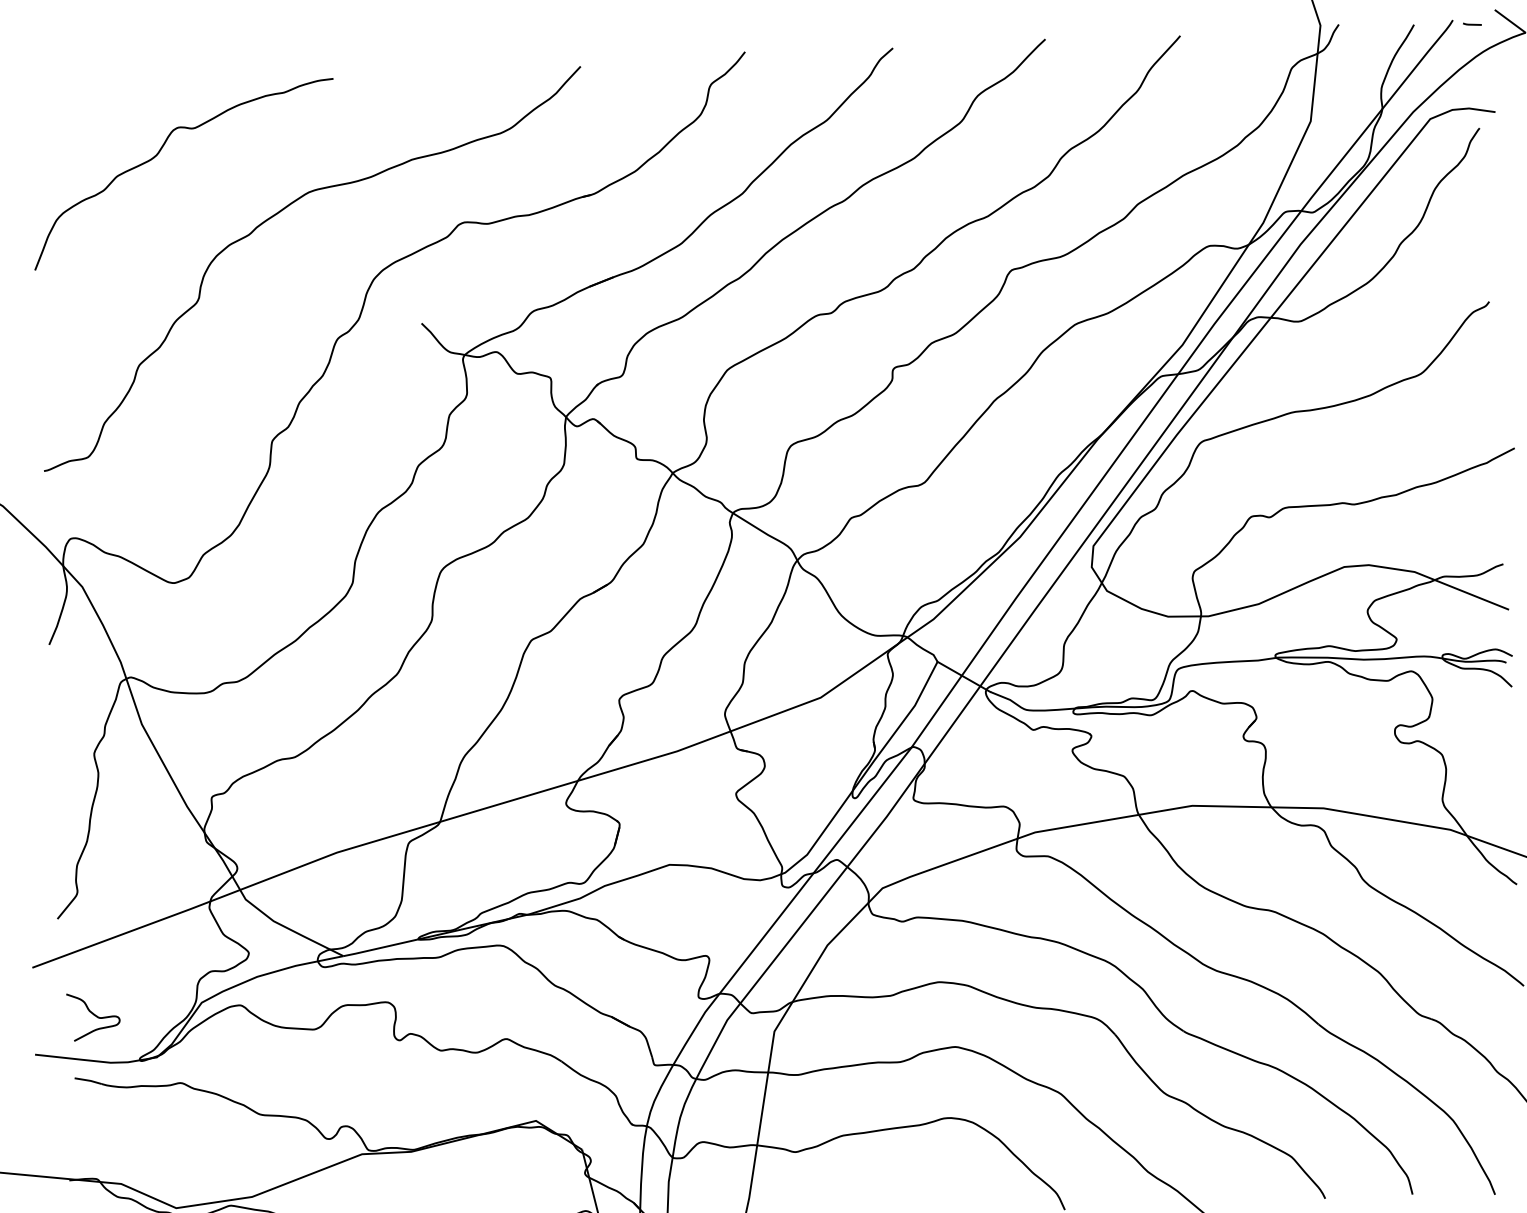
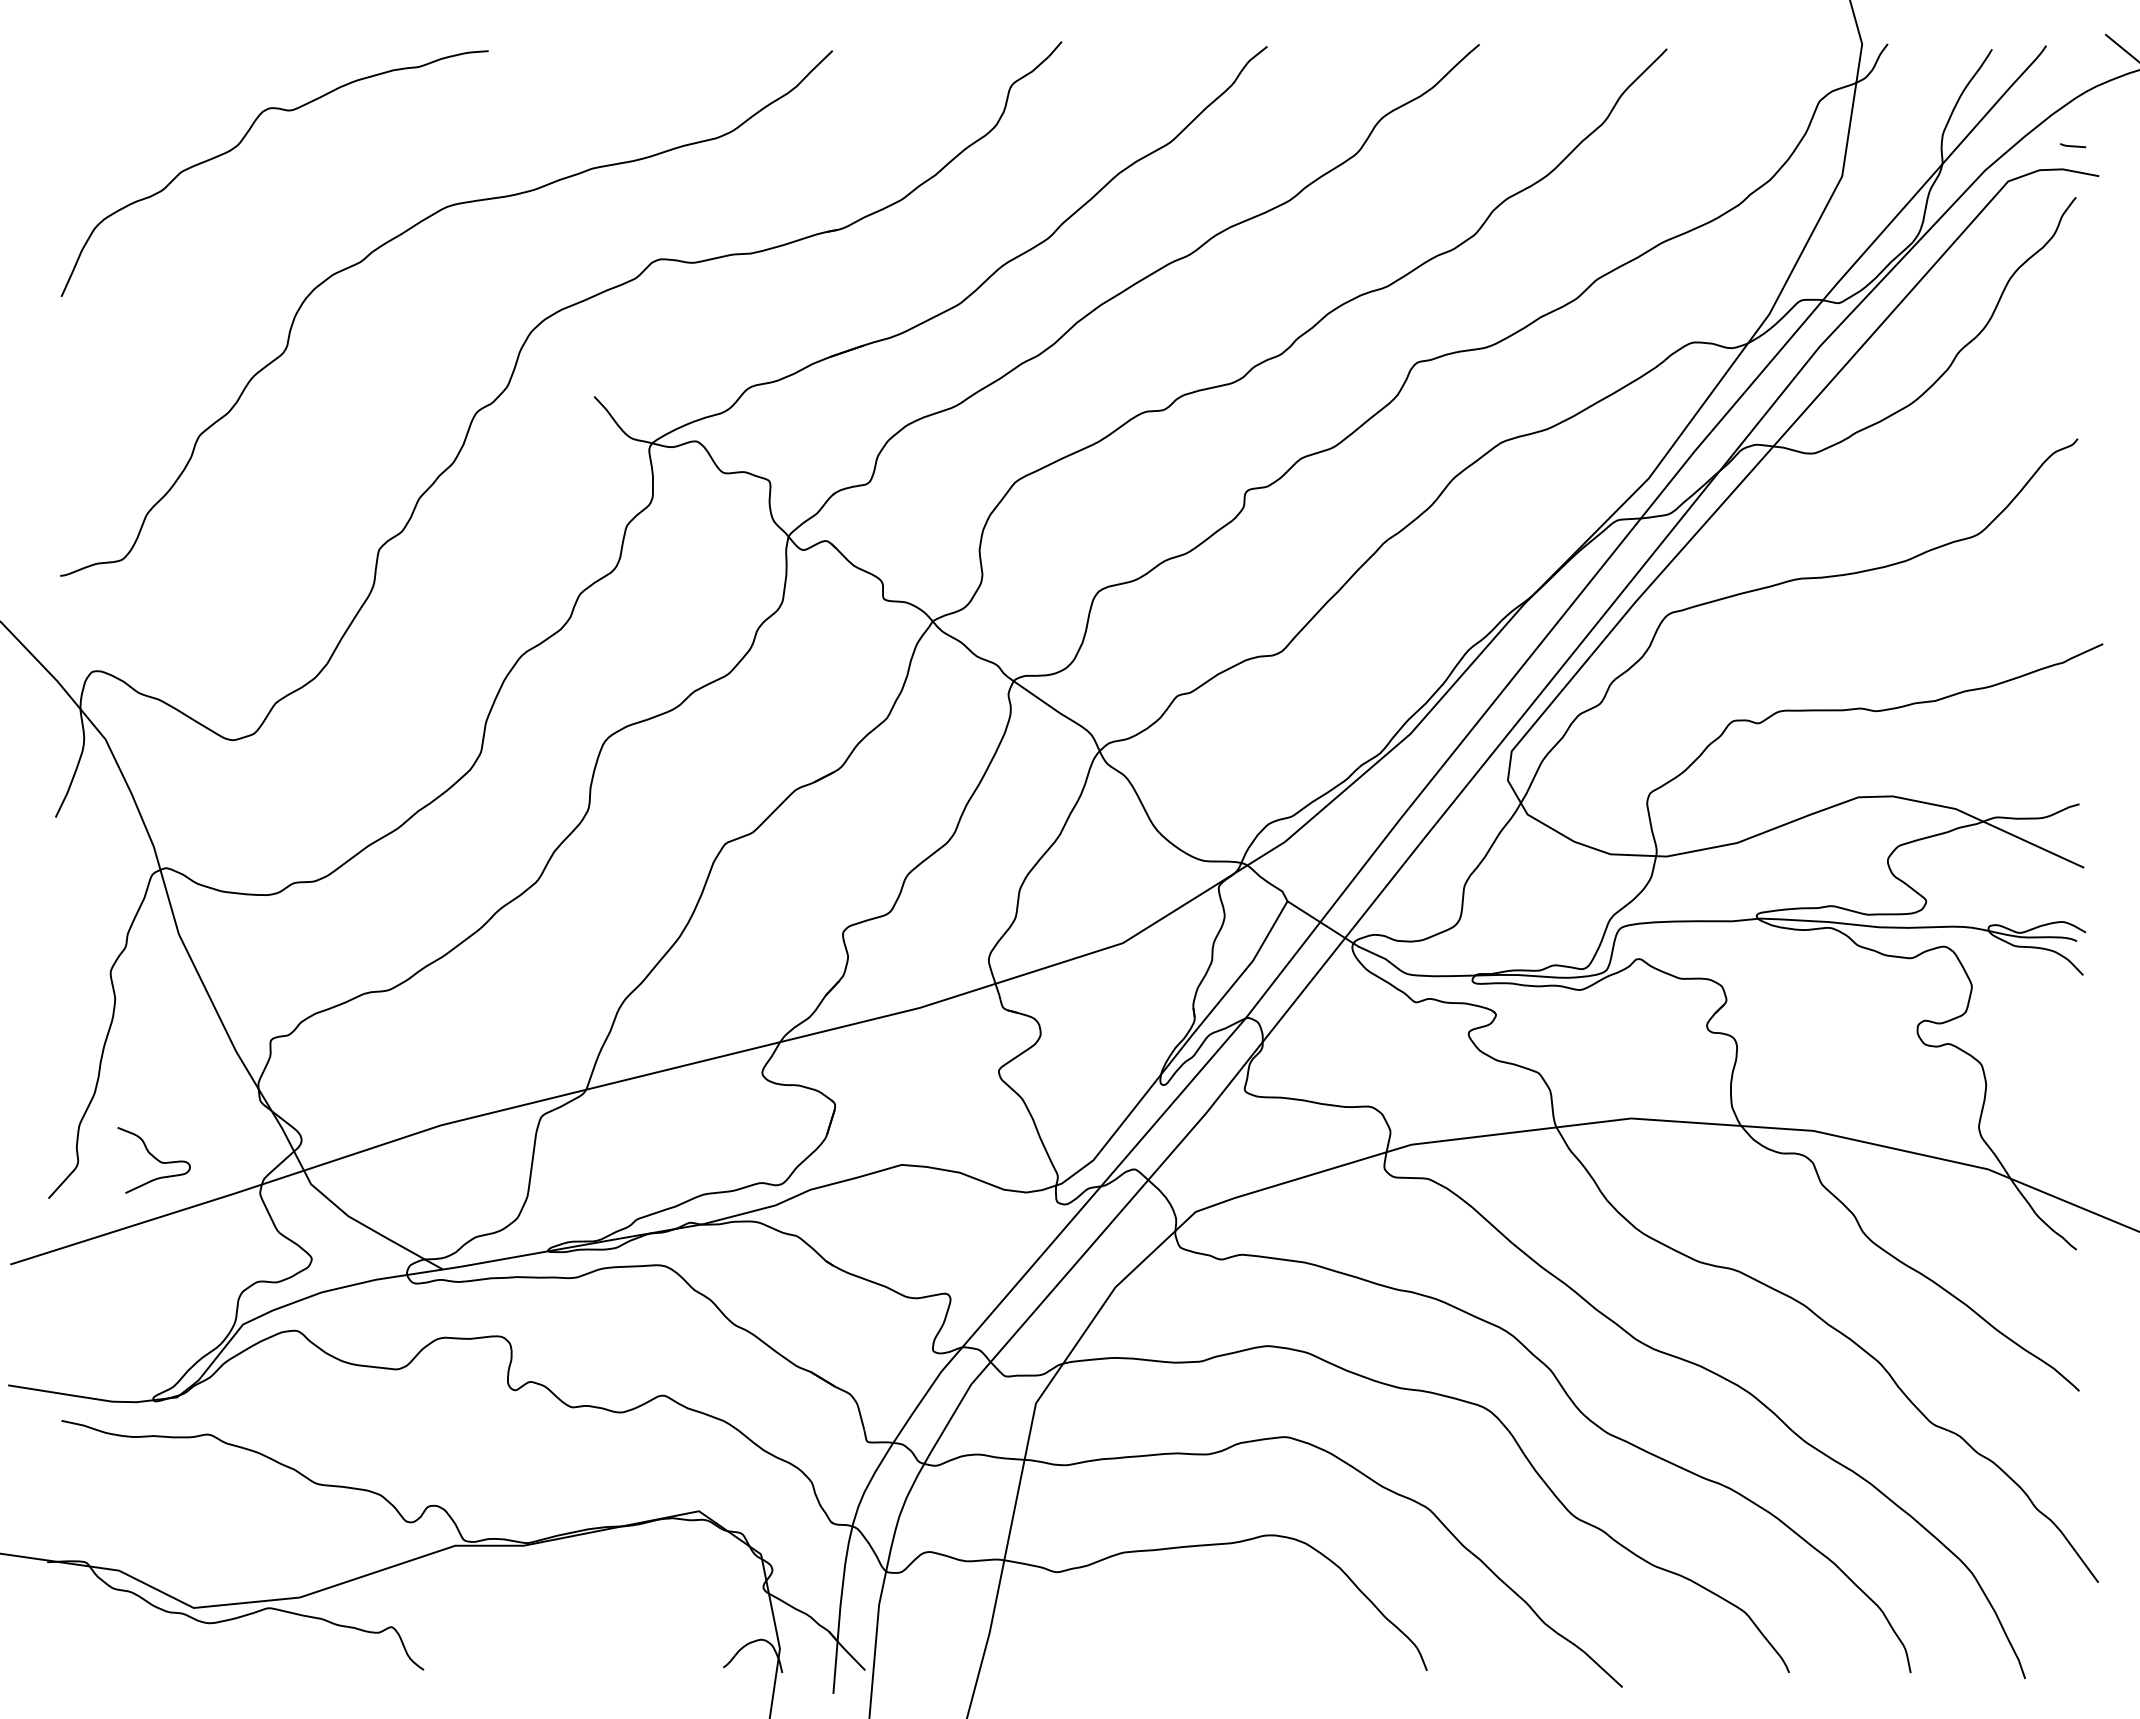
line: (1472, 24) -> (2073, 145), moved
curve: (93, 1015) -> (154, 1158), moved

